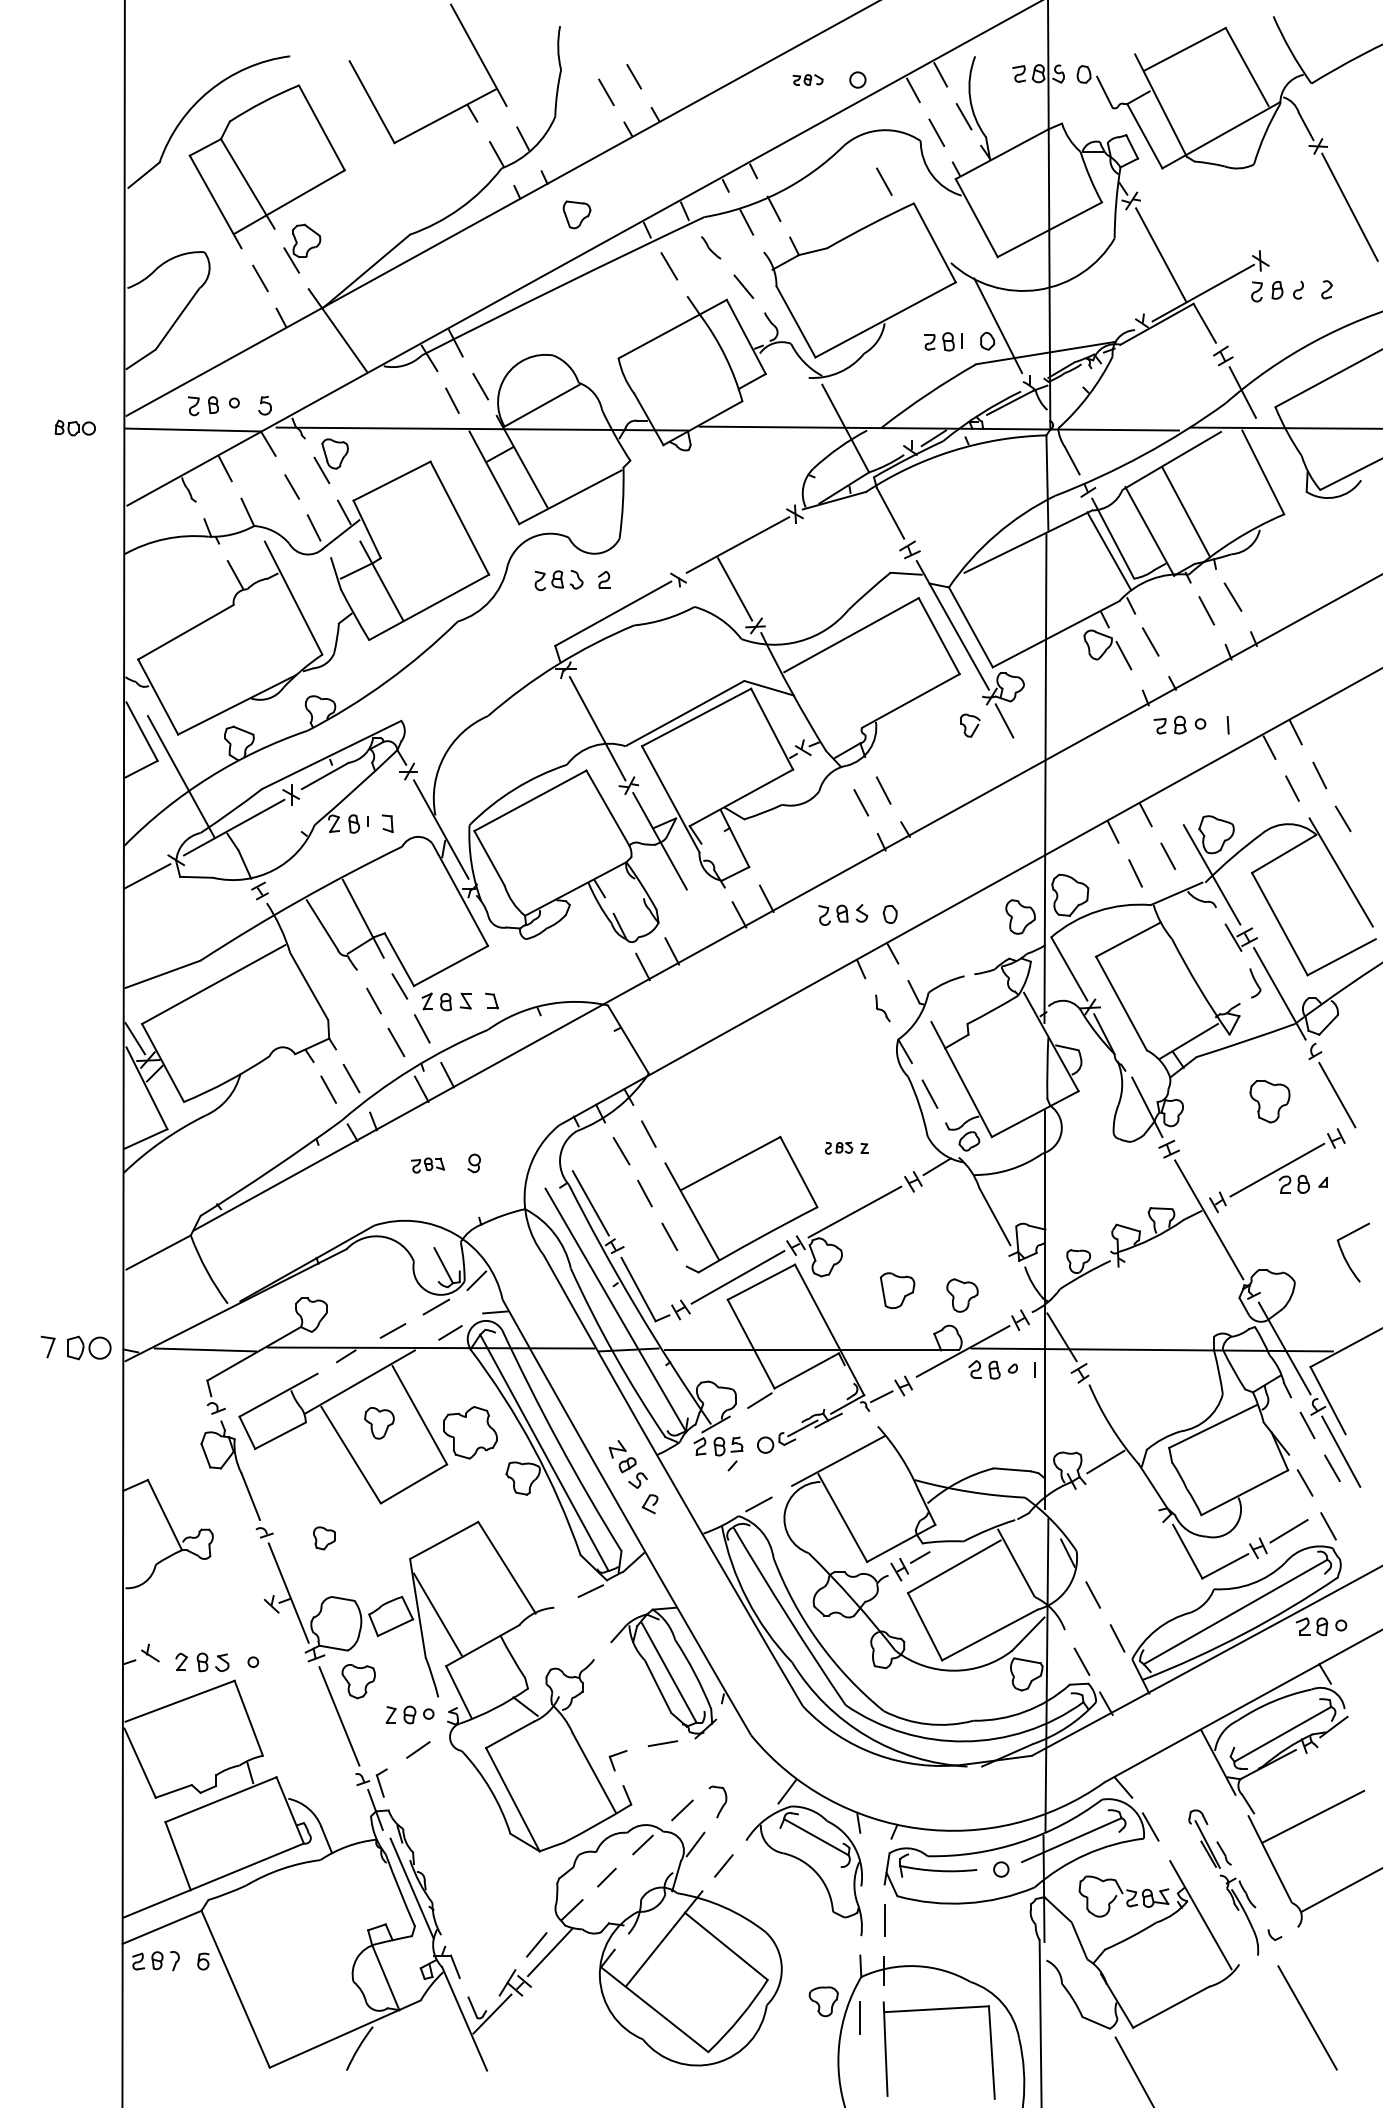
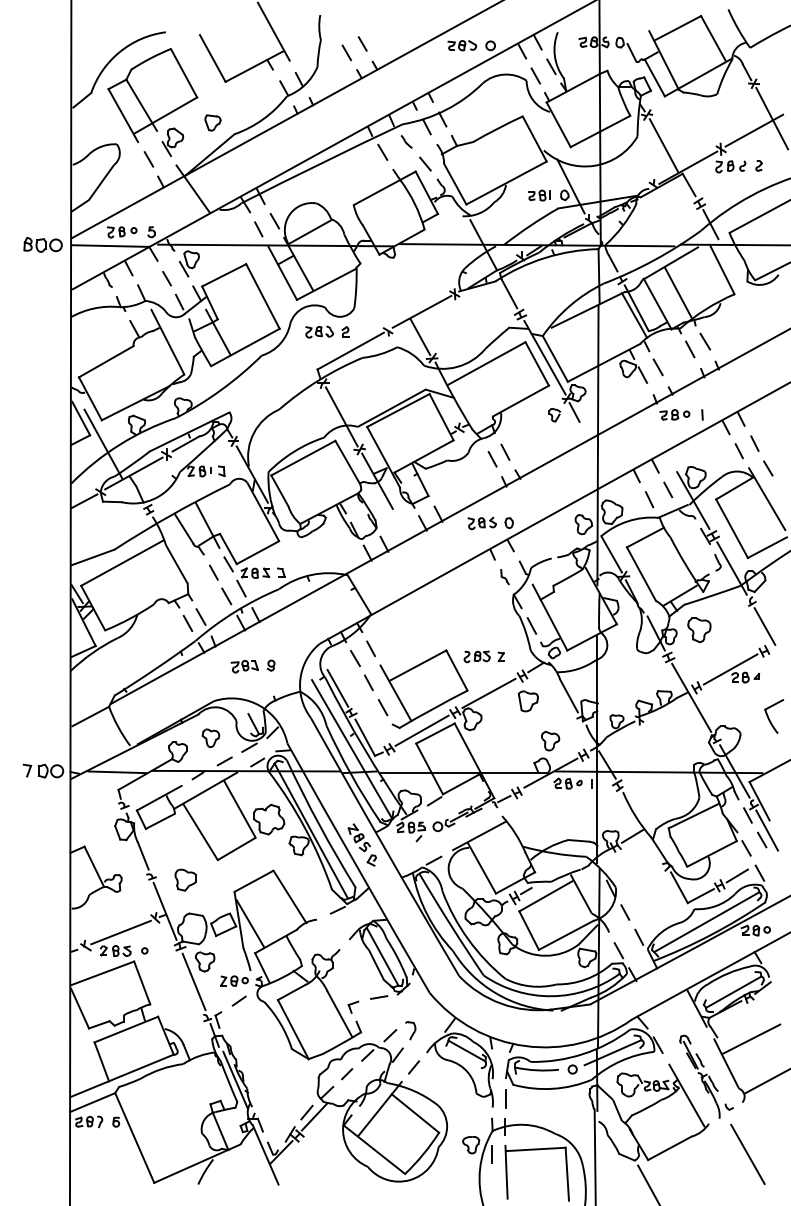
part: (806, 79) -> (461, 45), size x1.67
line: (883, 180) -> (505, 103), removed
part: (576, 214) -> (212, 122), moved
line: (1319, 228) -> (754, 130), added
part: (74, 427) -> (42, 244), size x1.67
part: (1270, 1102) -> (699, 630), moved
part: (845, 1147) -> (483, 656), size x1.67
part: (427, 1165) -> (244, 666), size x1.43
part: (896, 1290) -> (527, 701), moved
part: (378, 1421) -> (210, 737), moved
part: (324, 1537) -> (185, 879), size x1.67
line: (210, 1629) -> (120, 932), added

